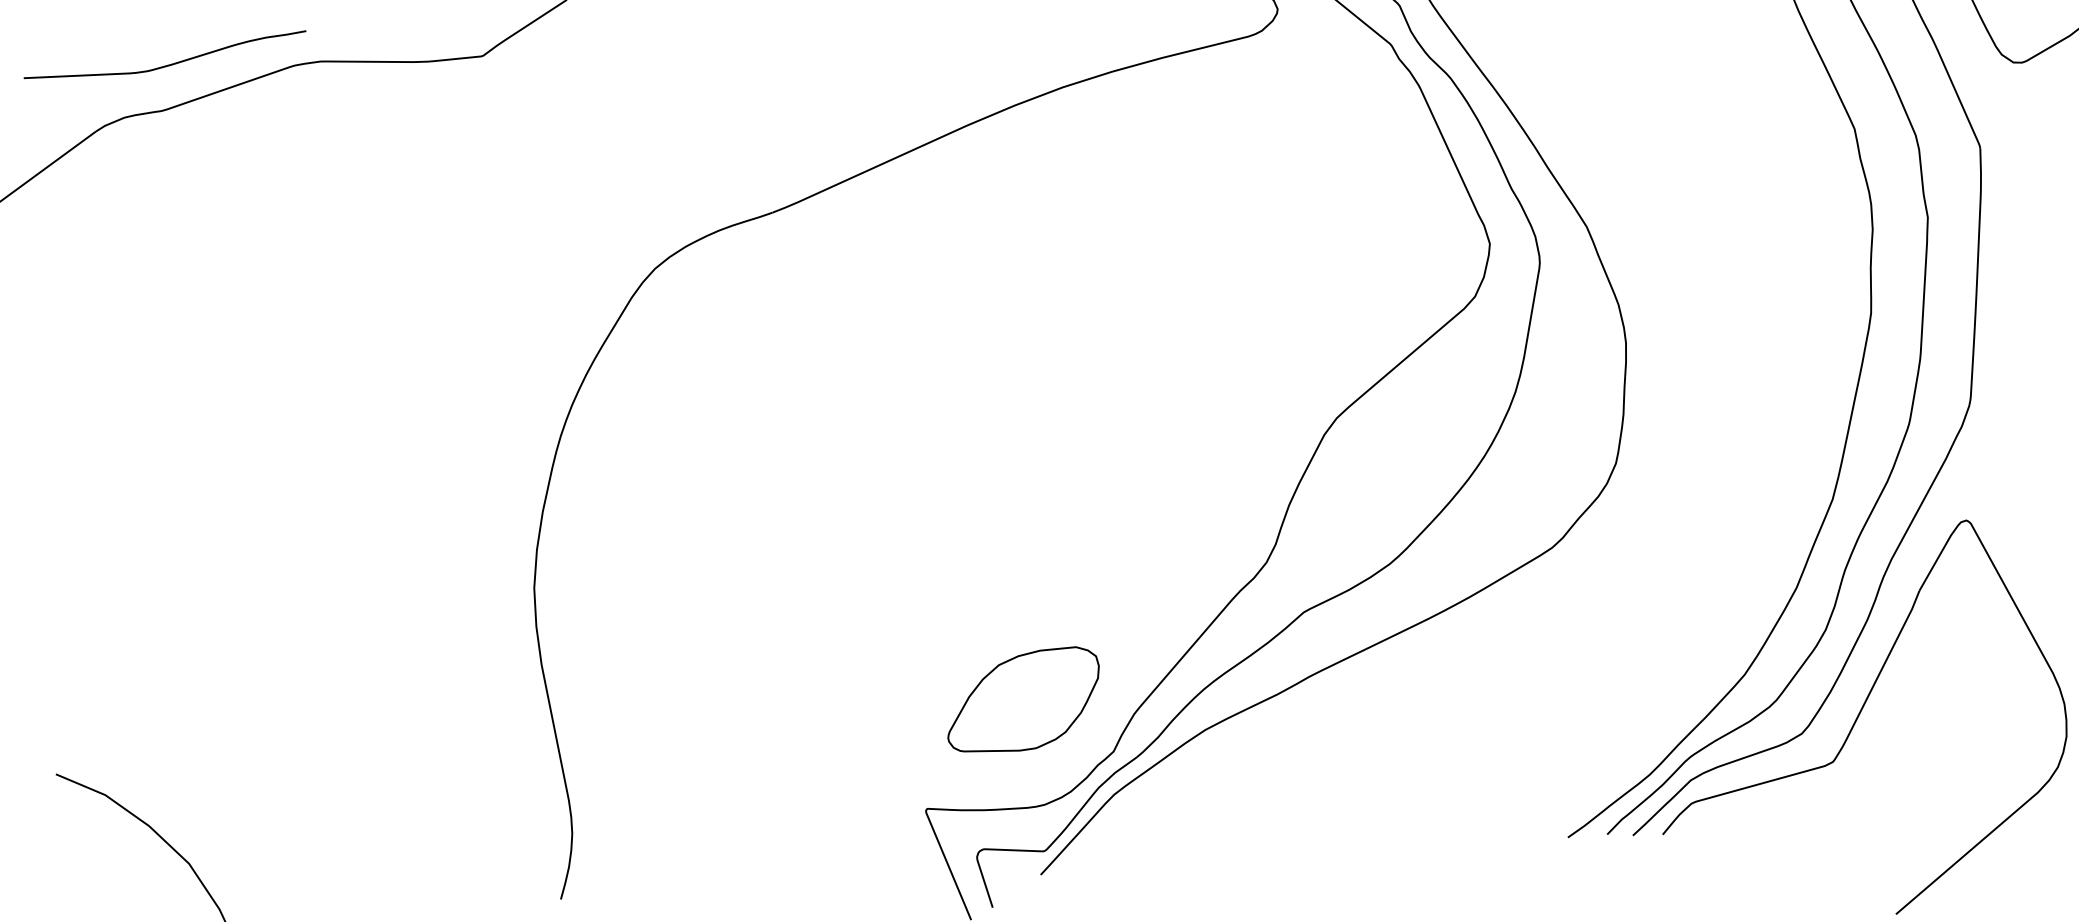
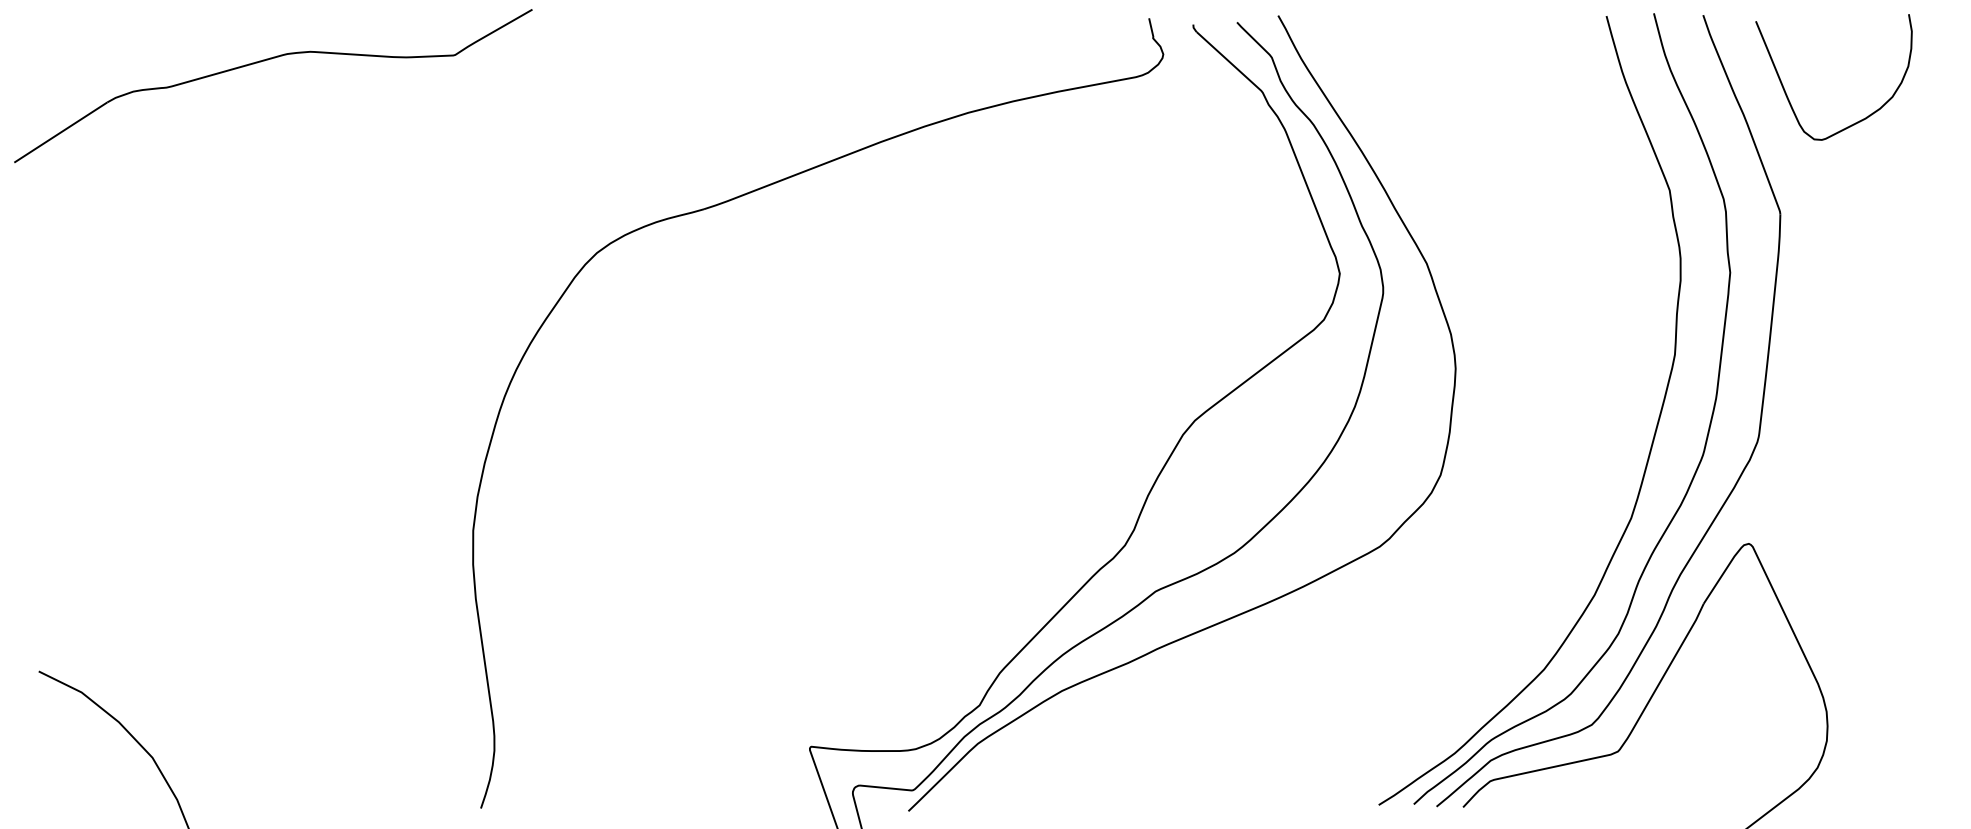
curve: (167, 64) -> (174, 46), removed
part: (1022, 699) -> (901, 654), removed

